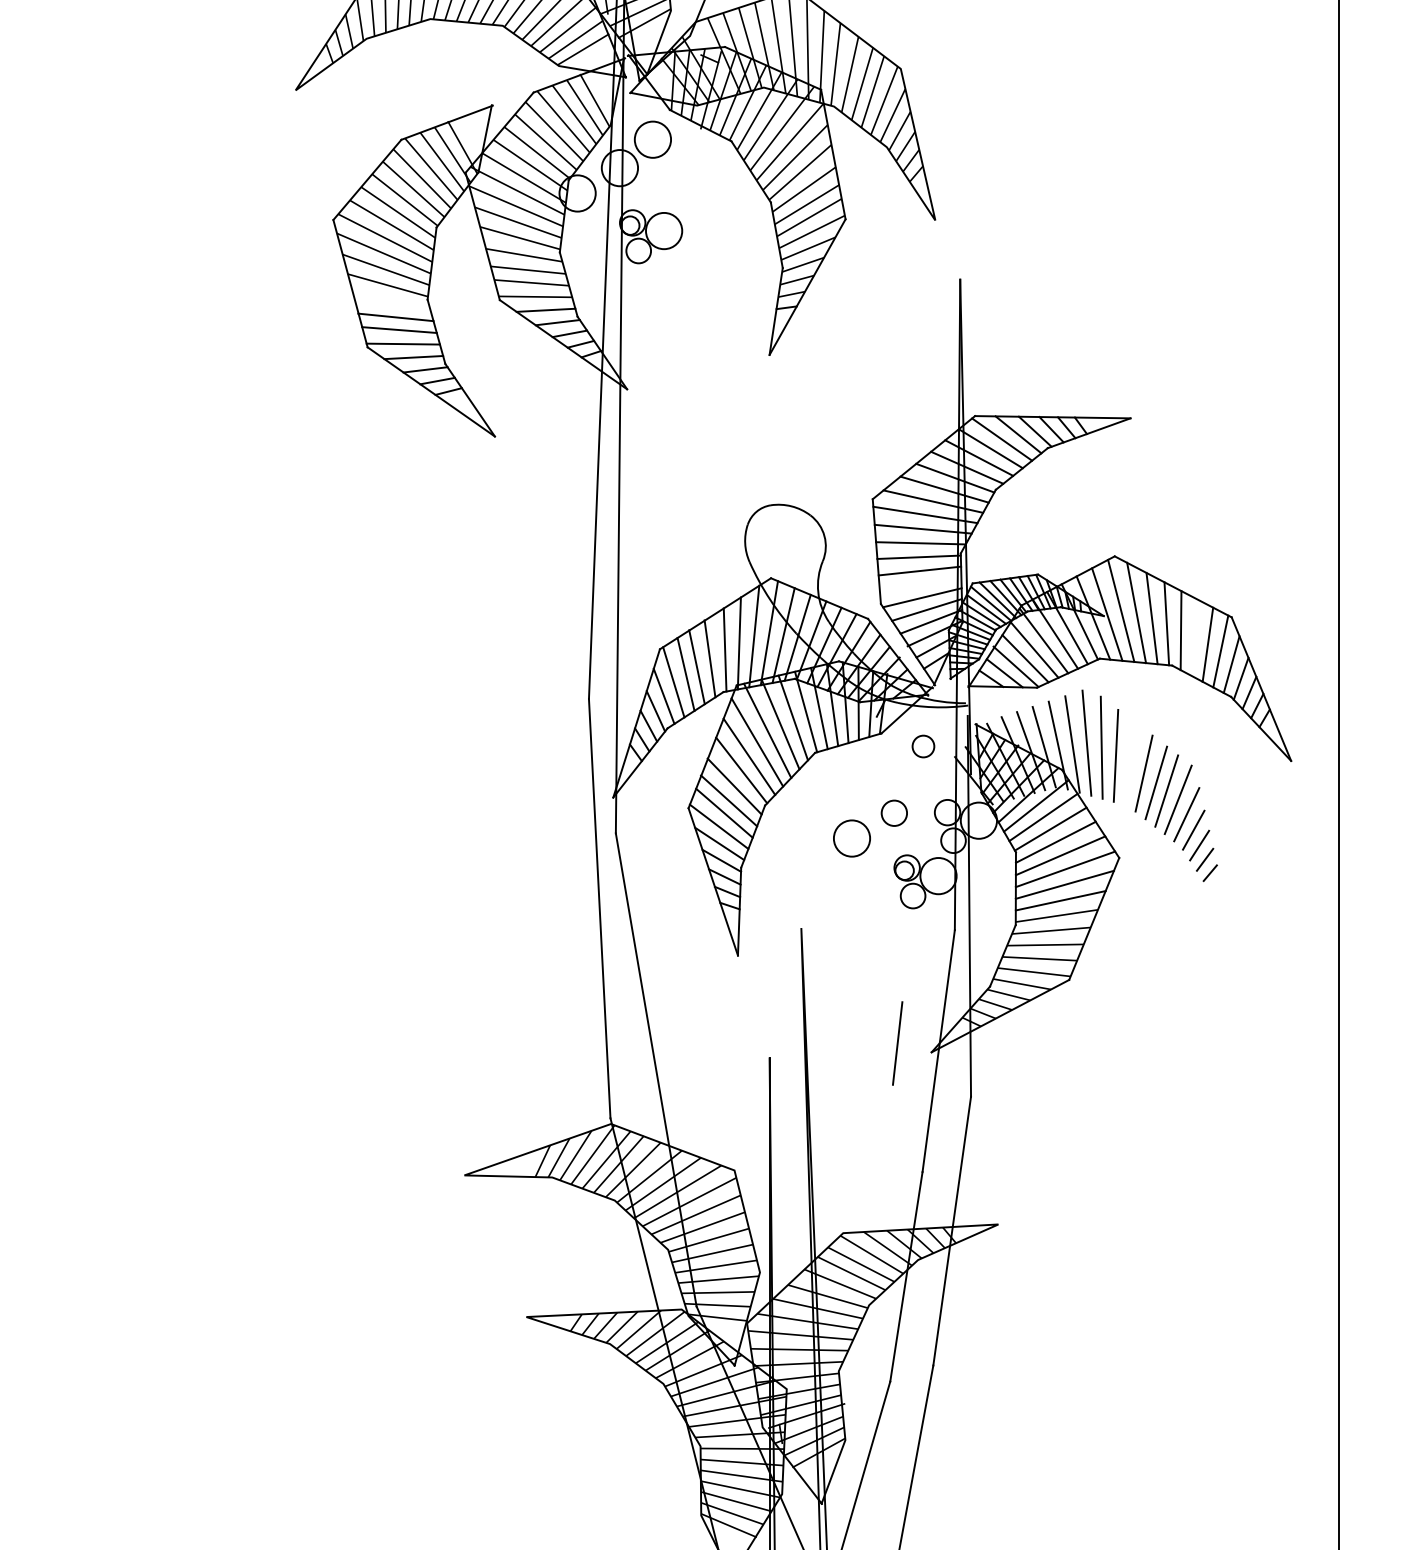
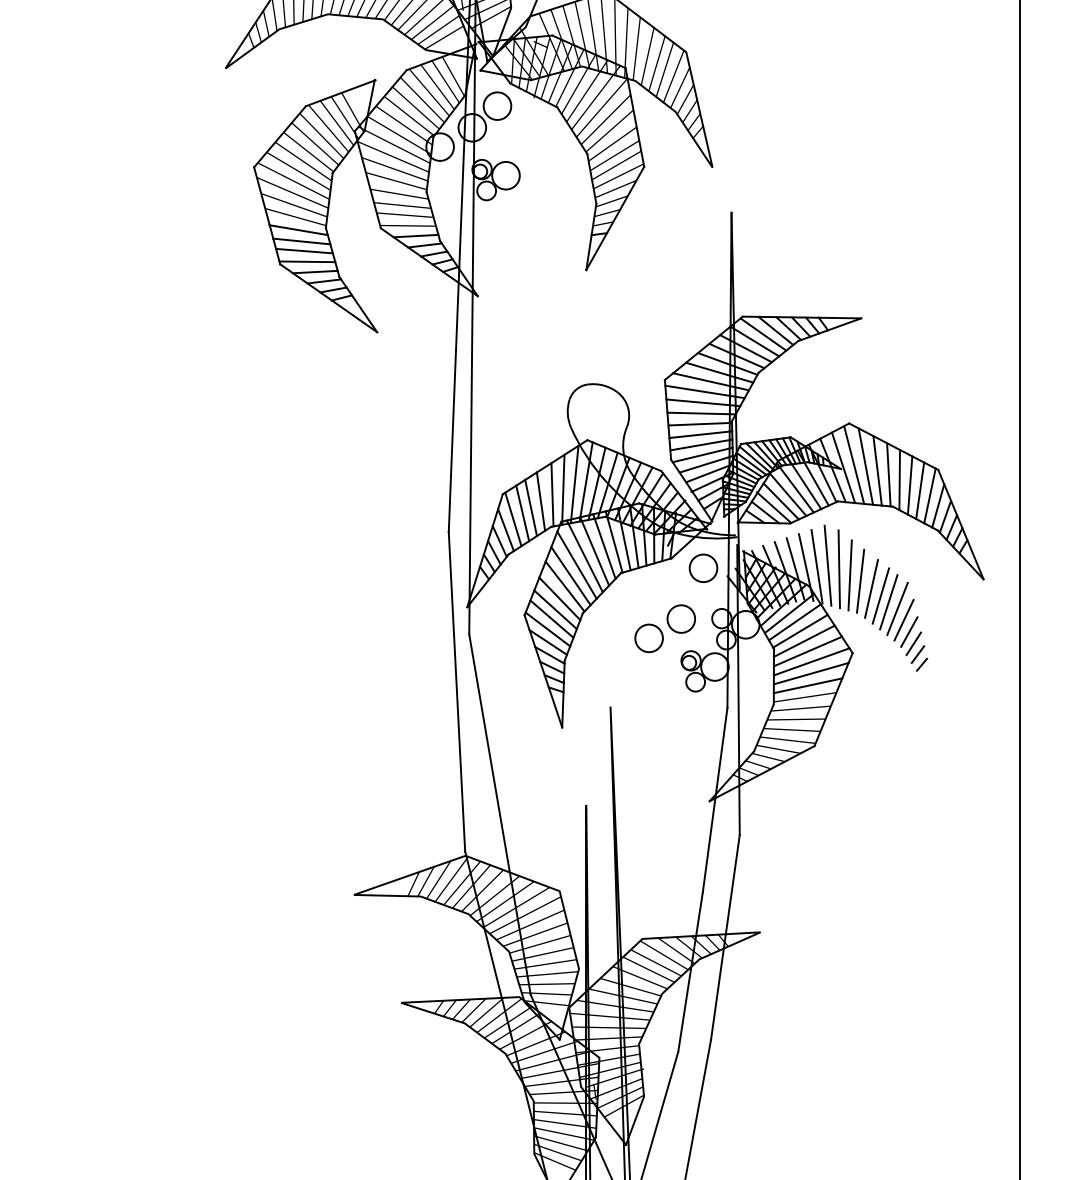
line: (391, 302) -> (298, 230), added
line: (920, 584) -> (701, 444), added
line: (1194, 637) -> (909, 485), added
circle: (923, 746) -> (703, 568), size x1.67
circle: (894, 813) -> (681, 619), size x1.43
line: (897, 1043) -> (860, 581), moved

